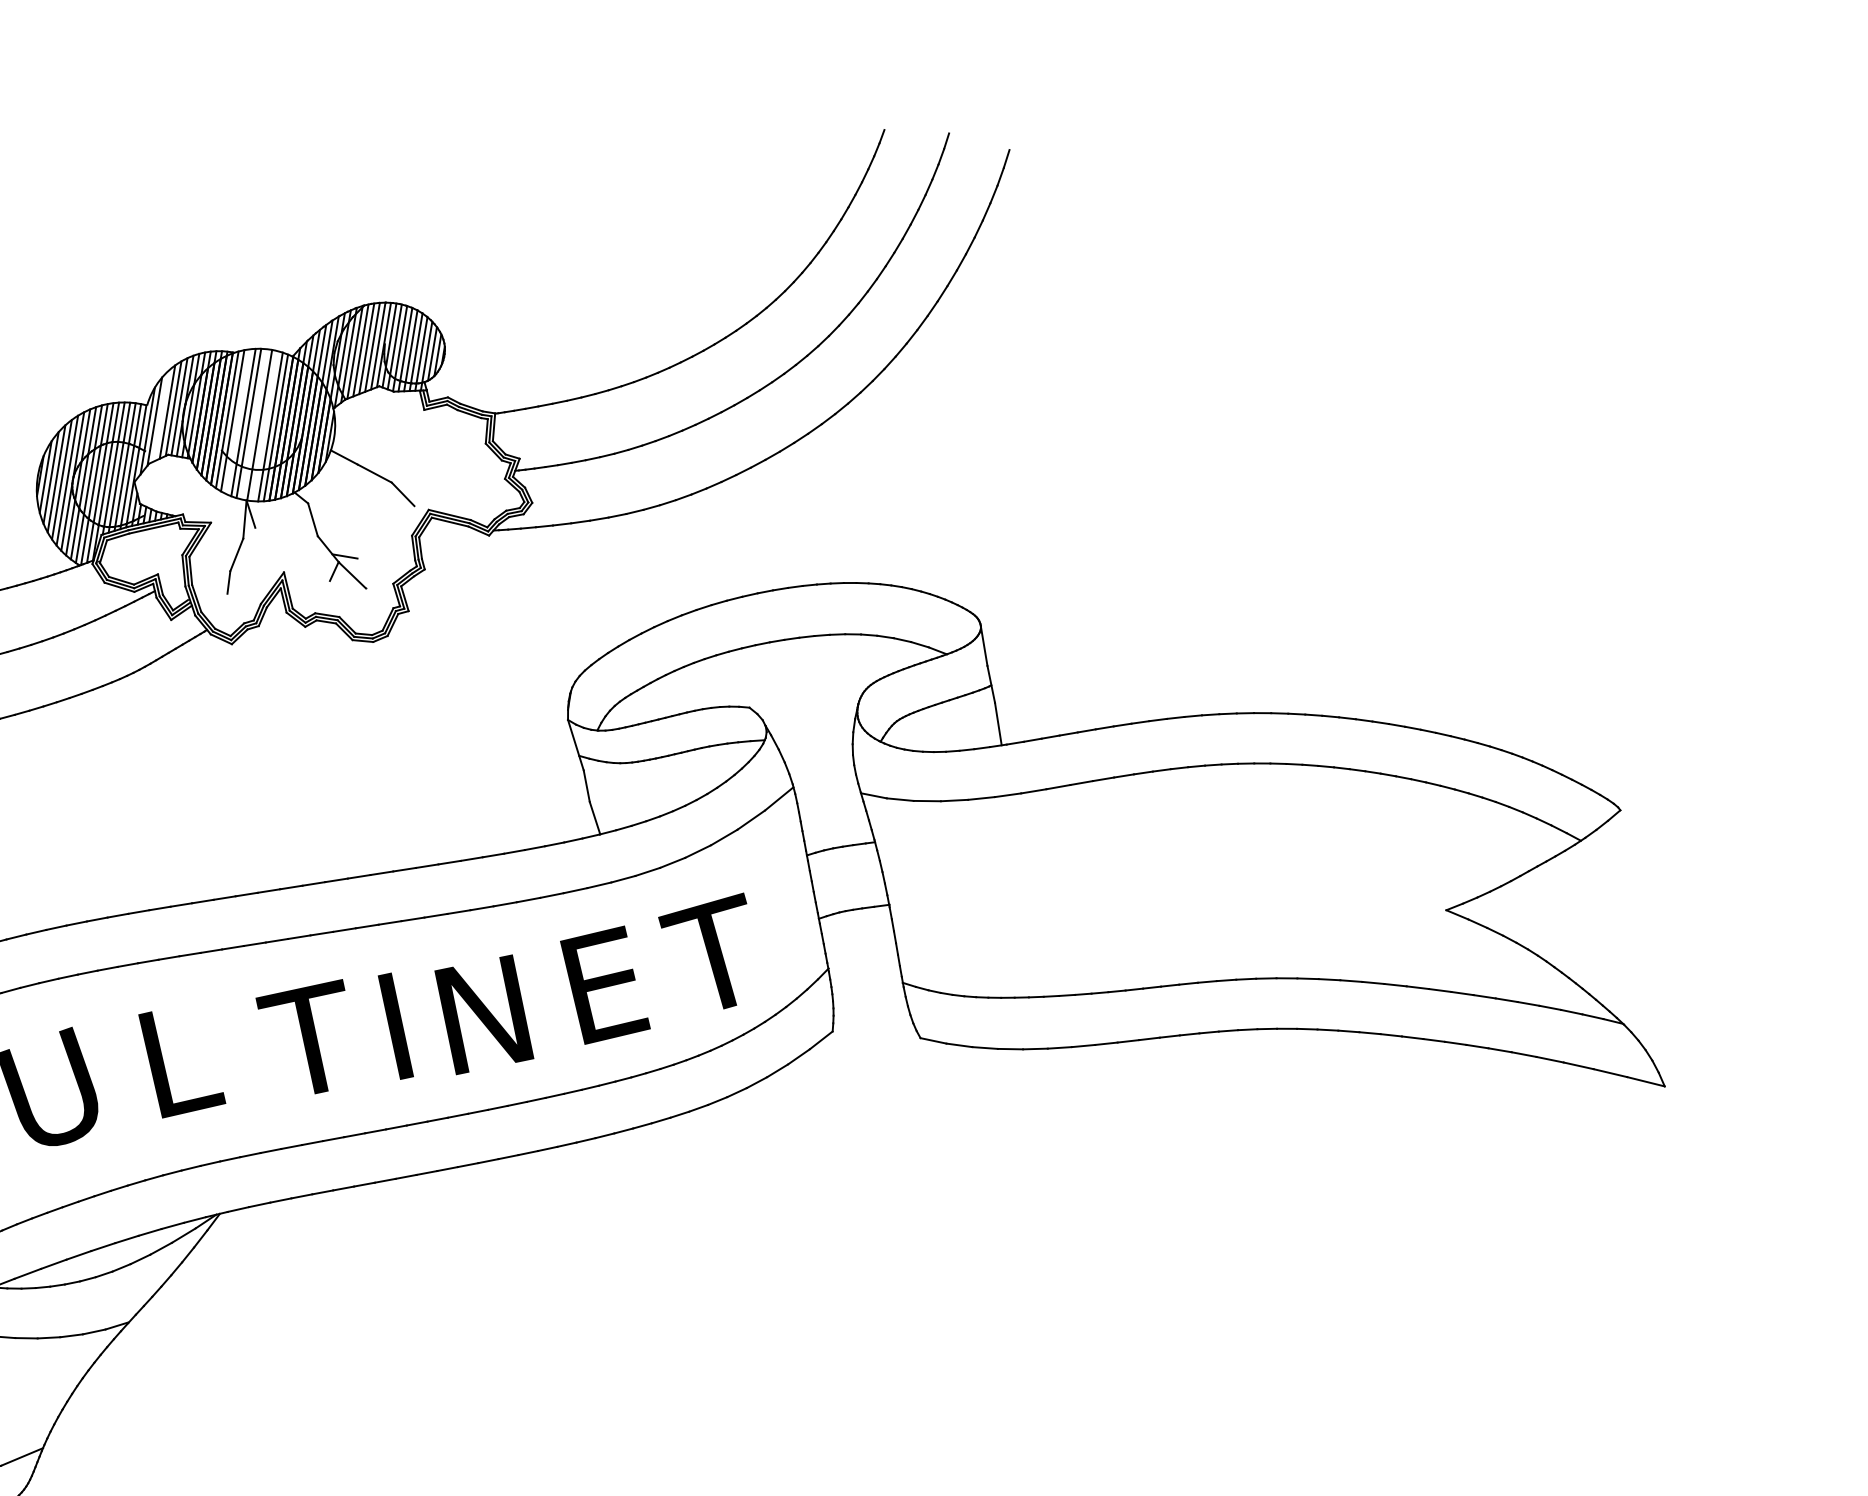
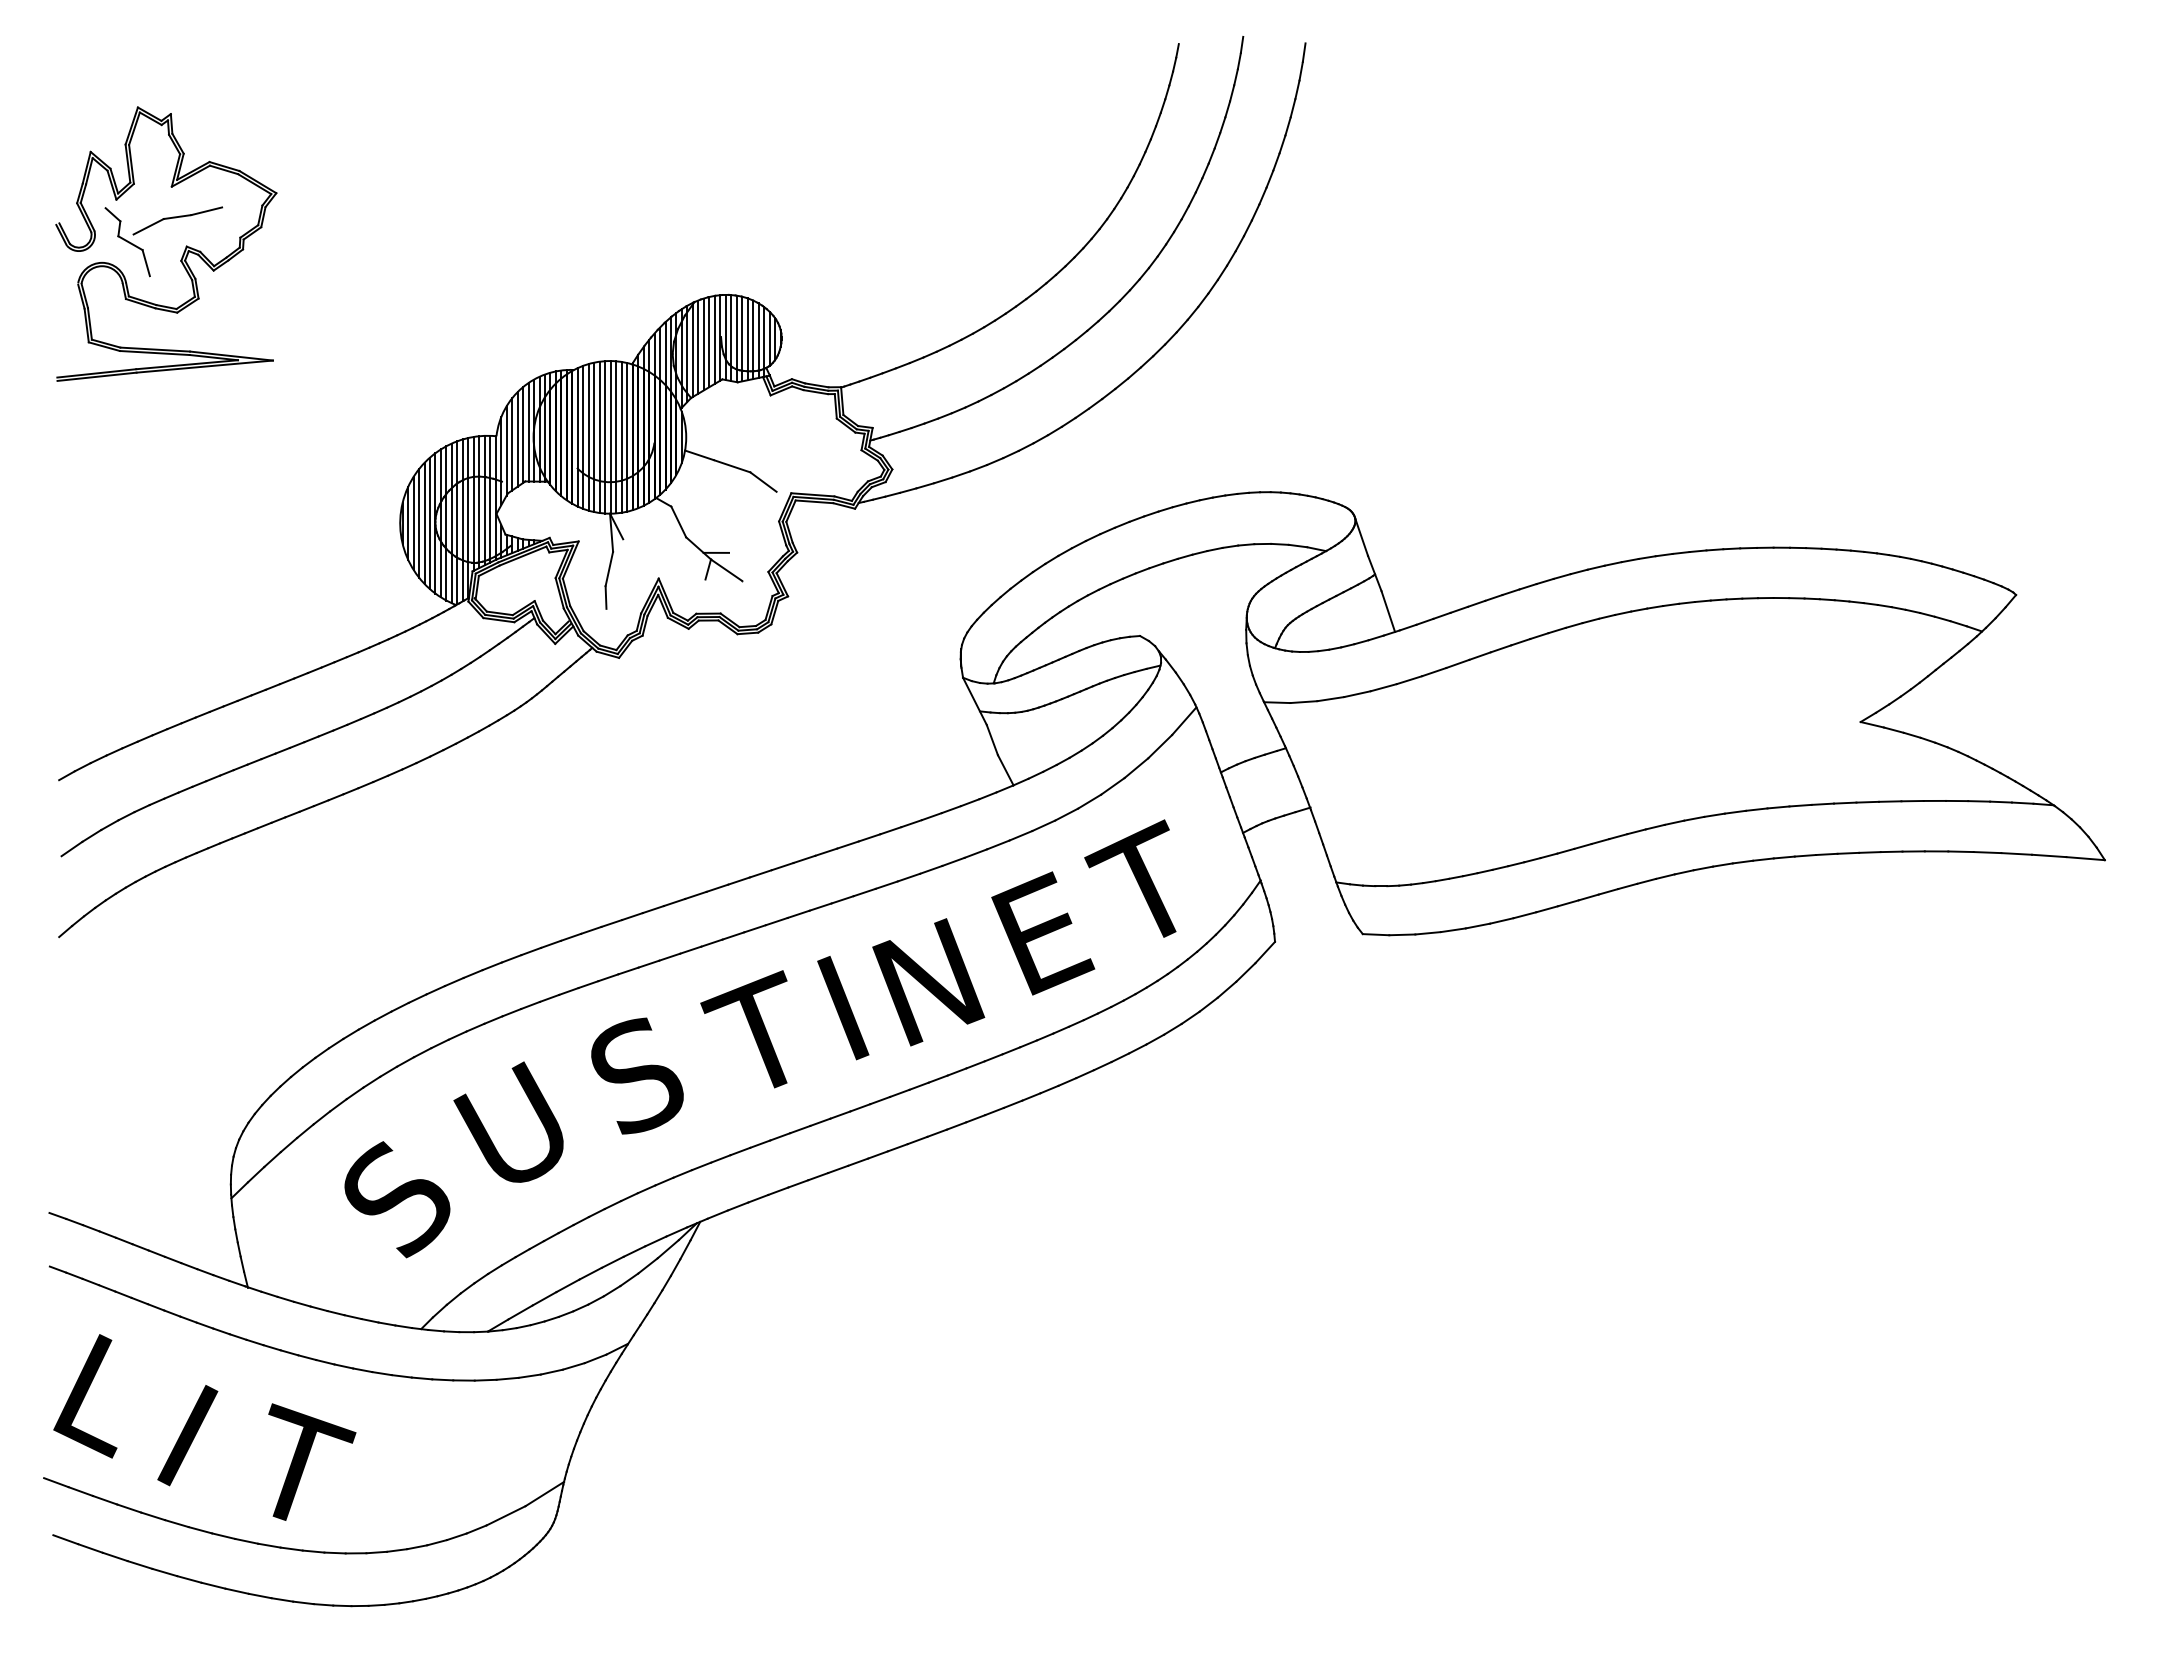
line: (161, 416) -> (512, 444), added
line: (237, 421) -> (588, 437), added
line: (254, 424) -> (605, 437), added
line: (265, 426) -> (616, 437), added
text: (181, 1061) -> (637, 1077), L -> S

